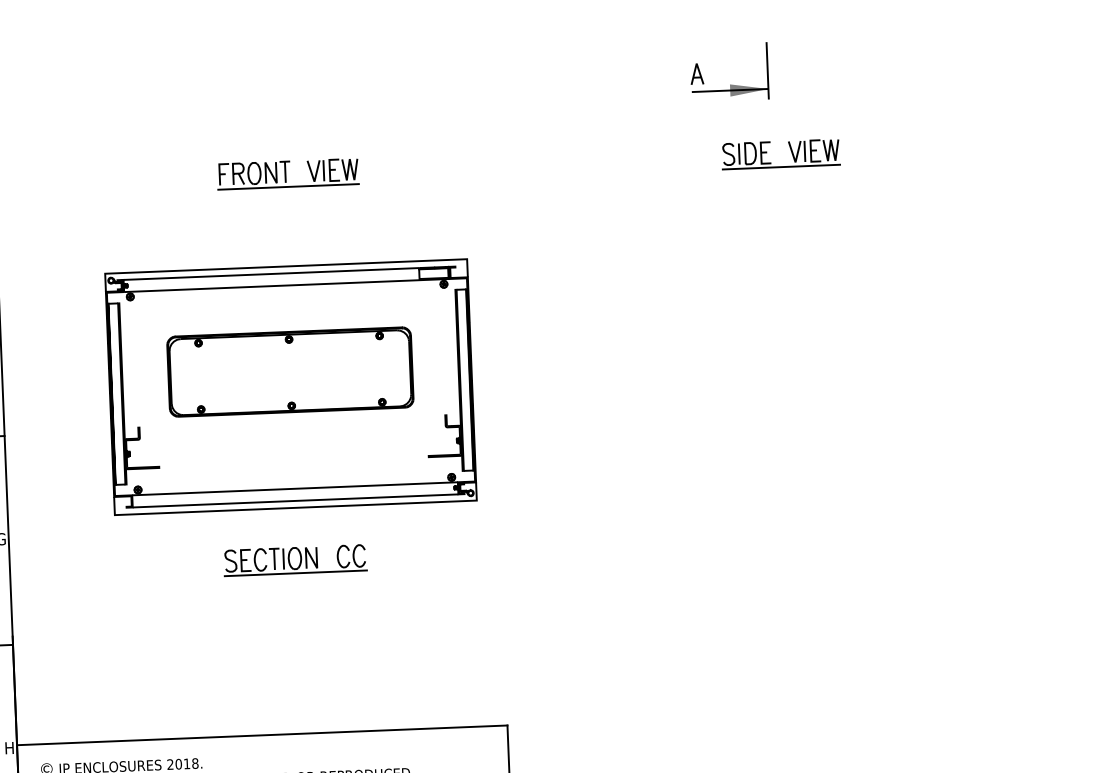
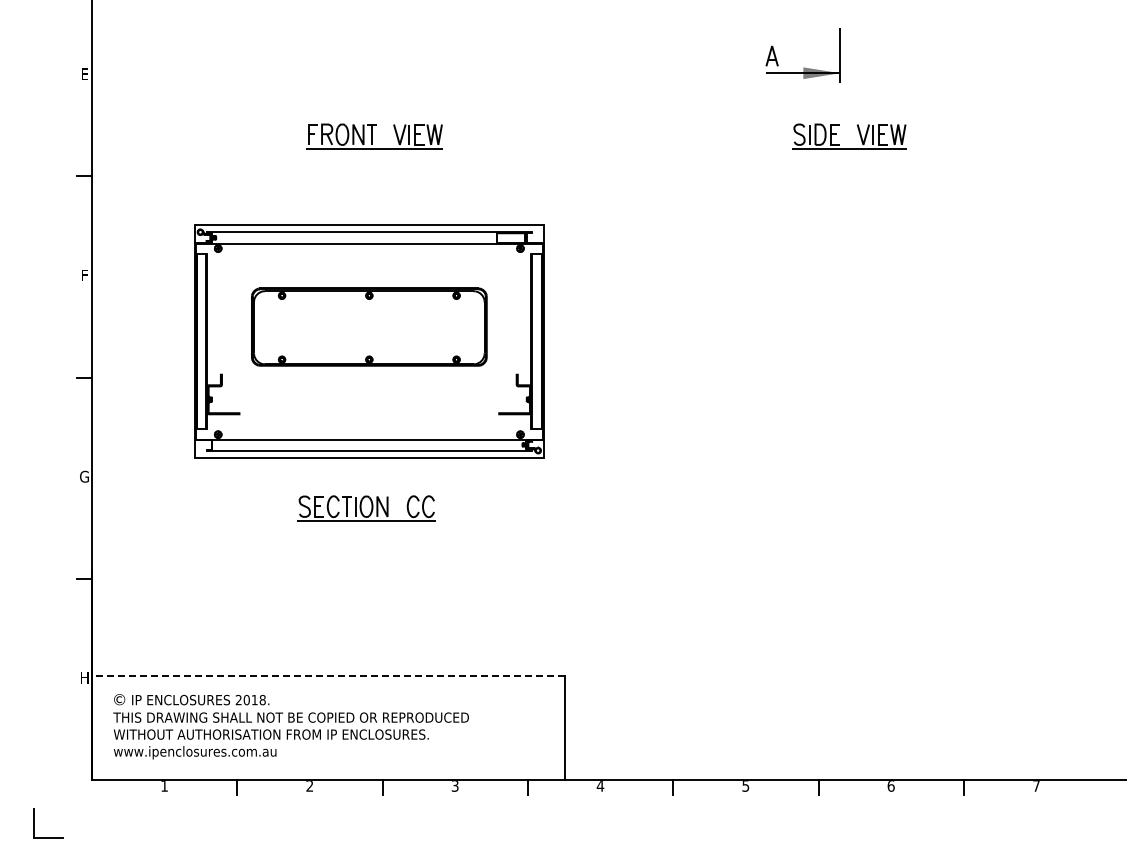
line: (261, 735) -> (327, 675), solid -> dashed

